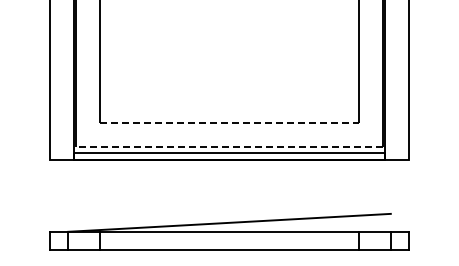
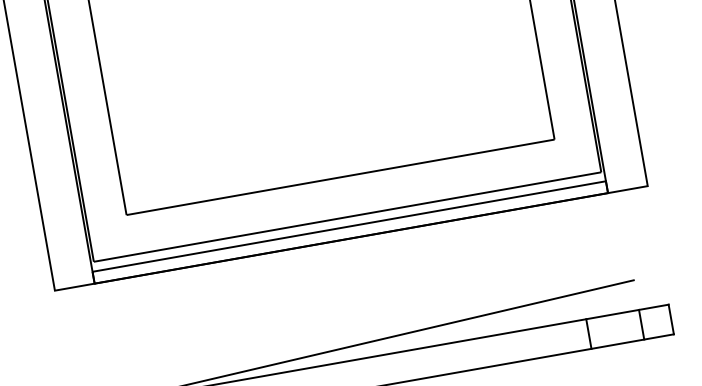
line: (229, 123) -> (340, 177), dashed -> solid
line: (229, 147) -> (347, 217), dashed -> solid

